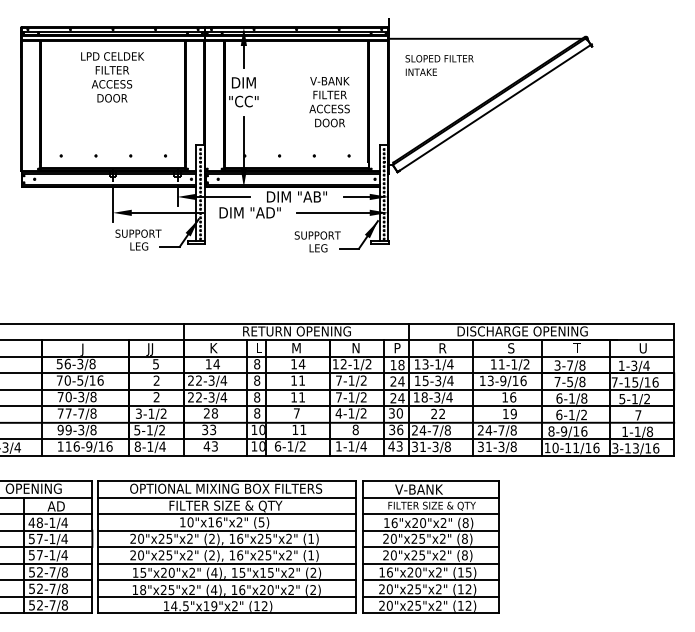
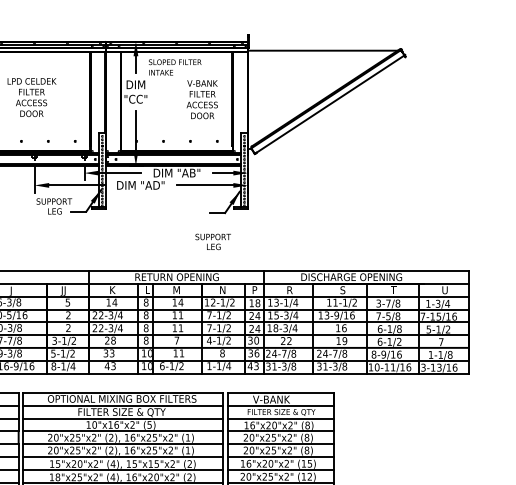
text: (439, 65) -> (175, 67), moved
text: (112, 77) -> (31, 97), moved
text: (317, 241) -> (213, 241), moved

